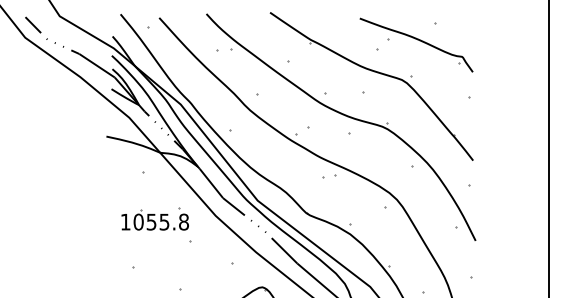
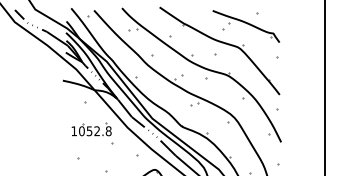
text: (163, 222) -> (96, 131), 1055.8 -> 1052.8

